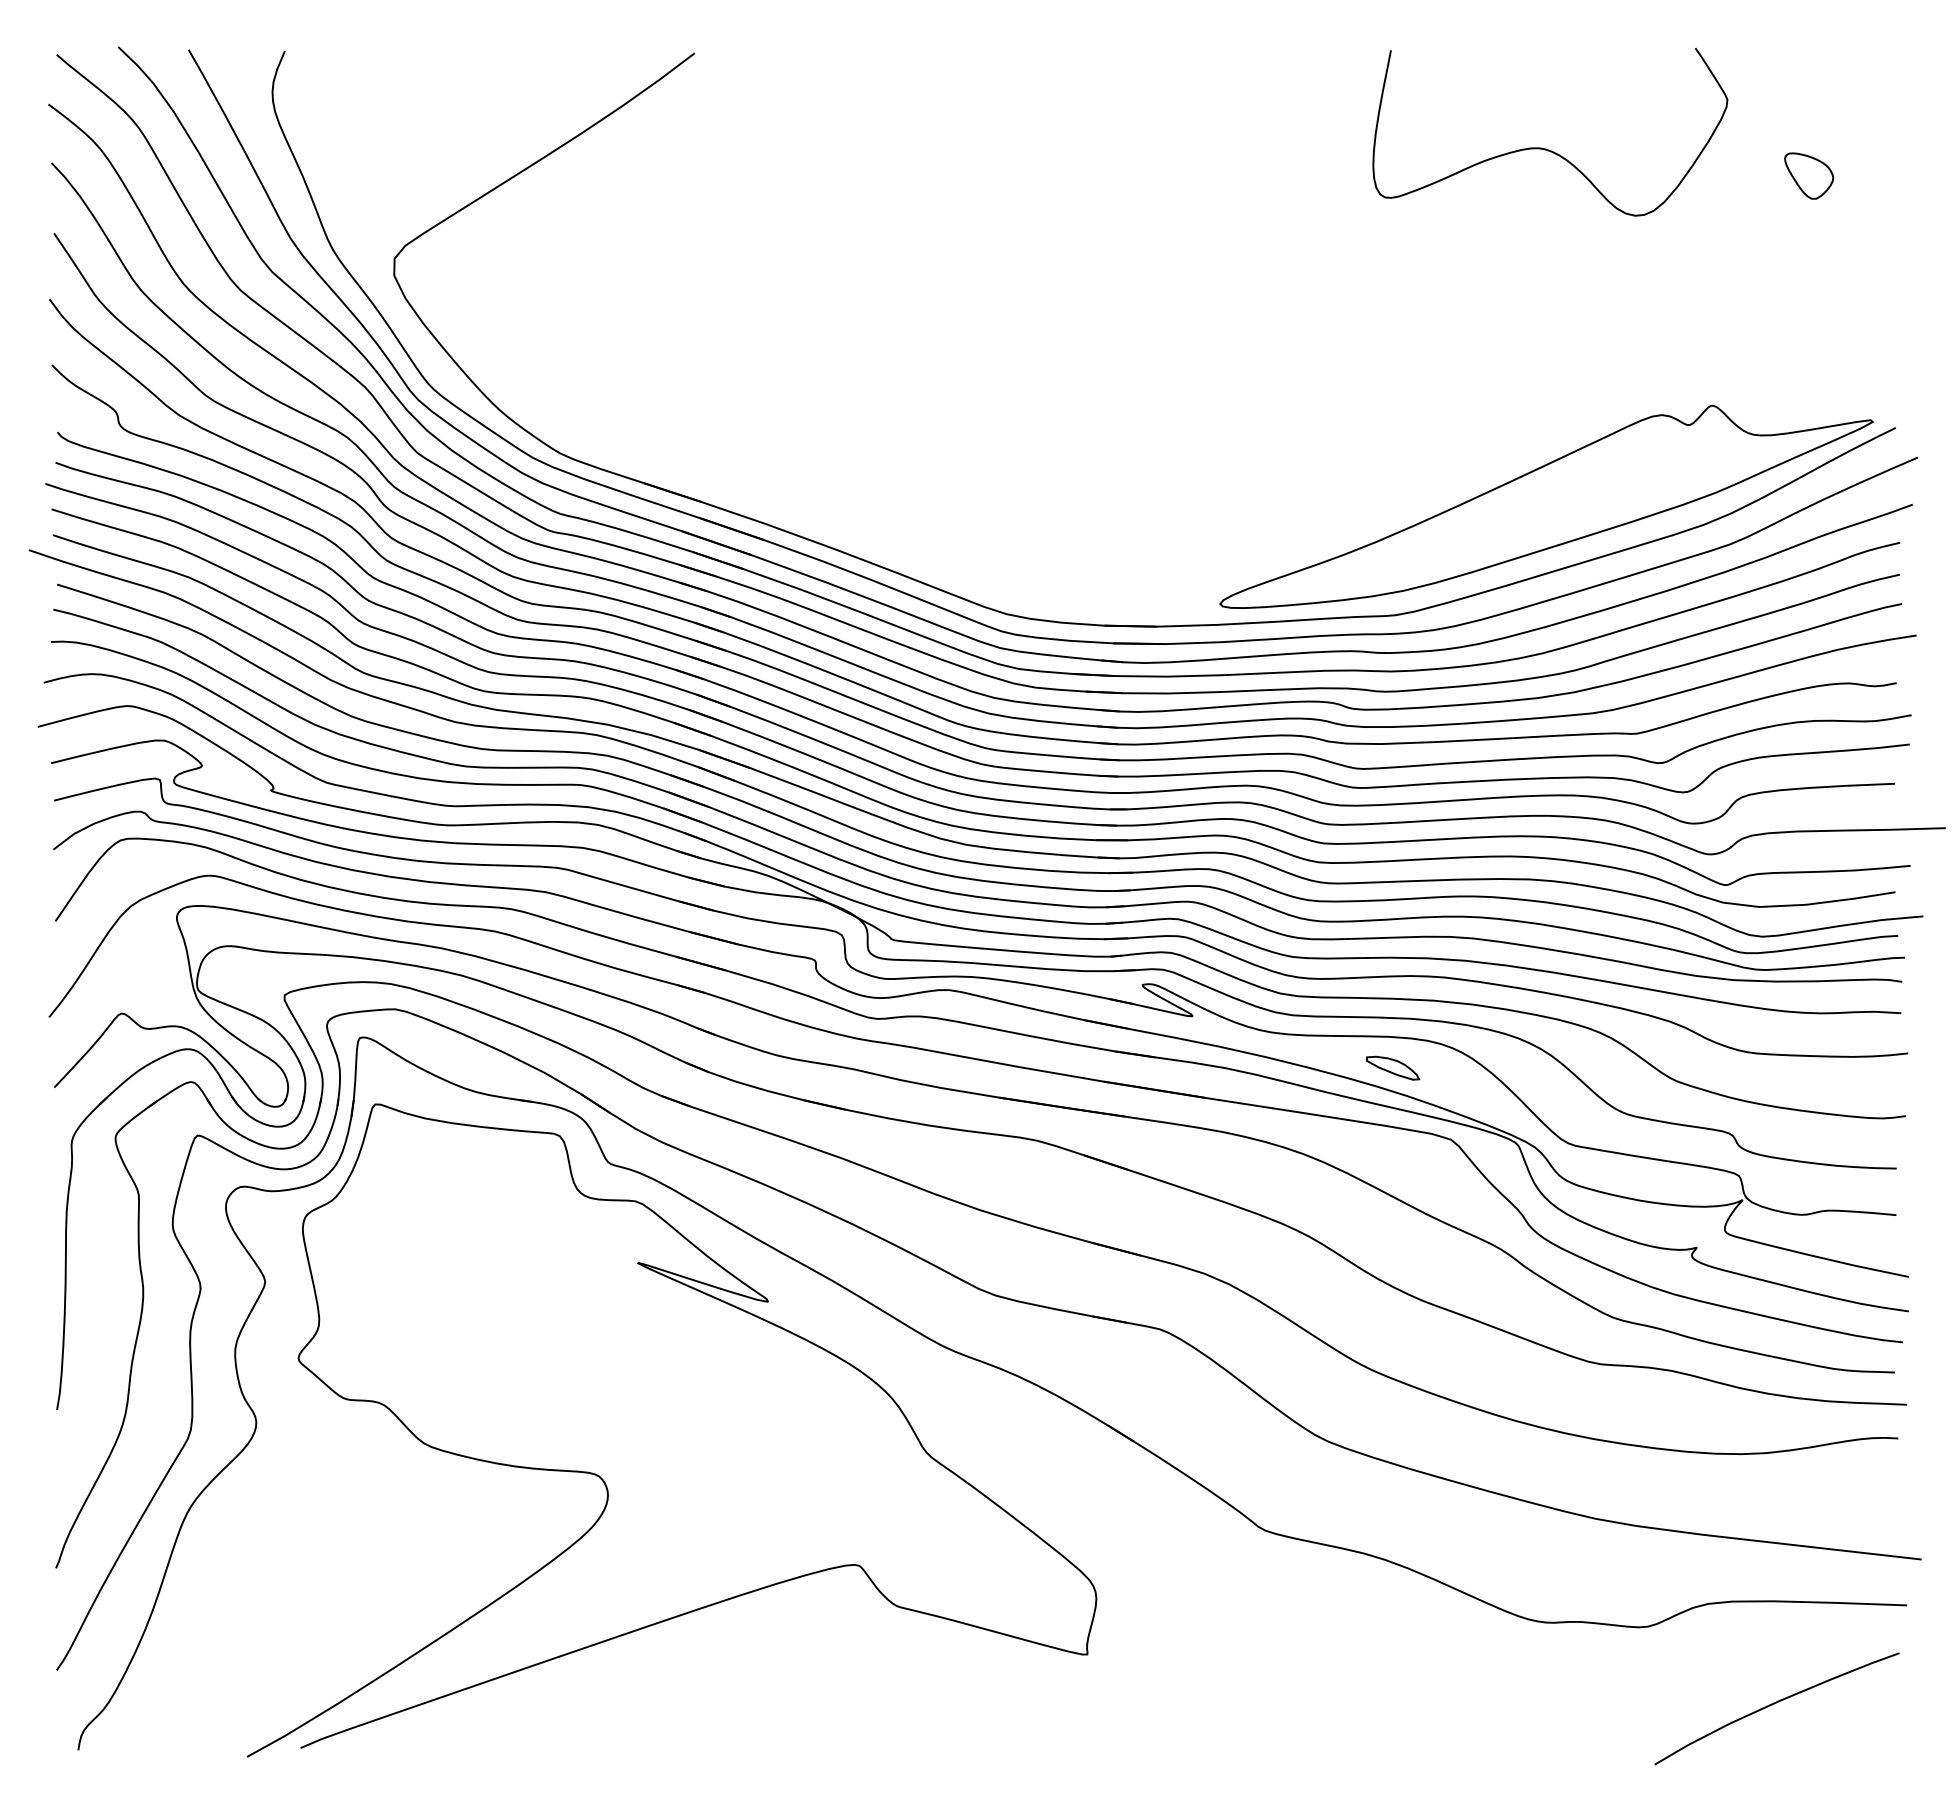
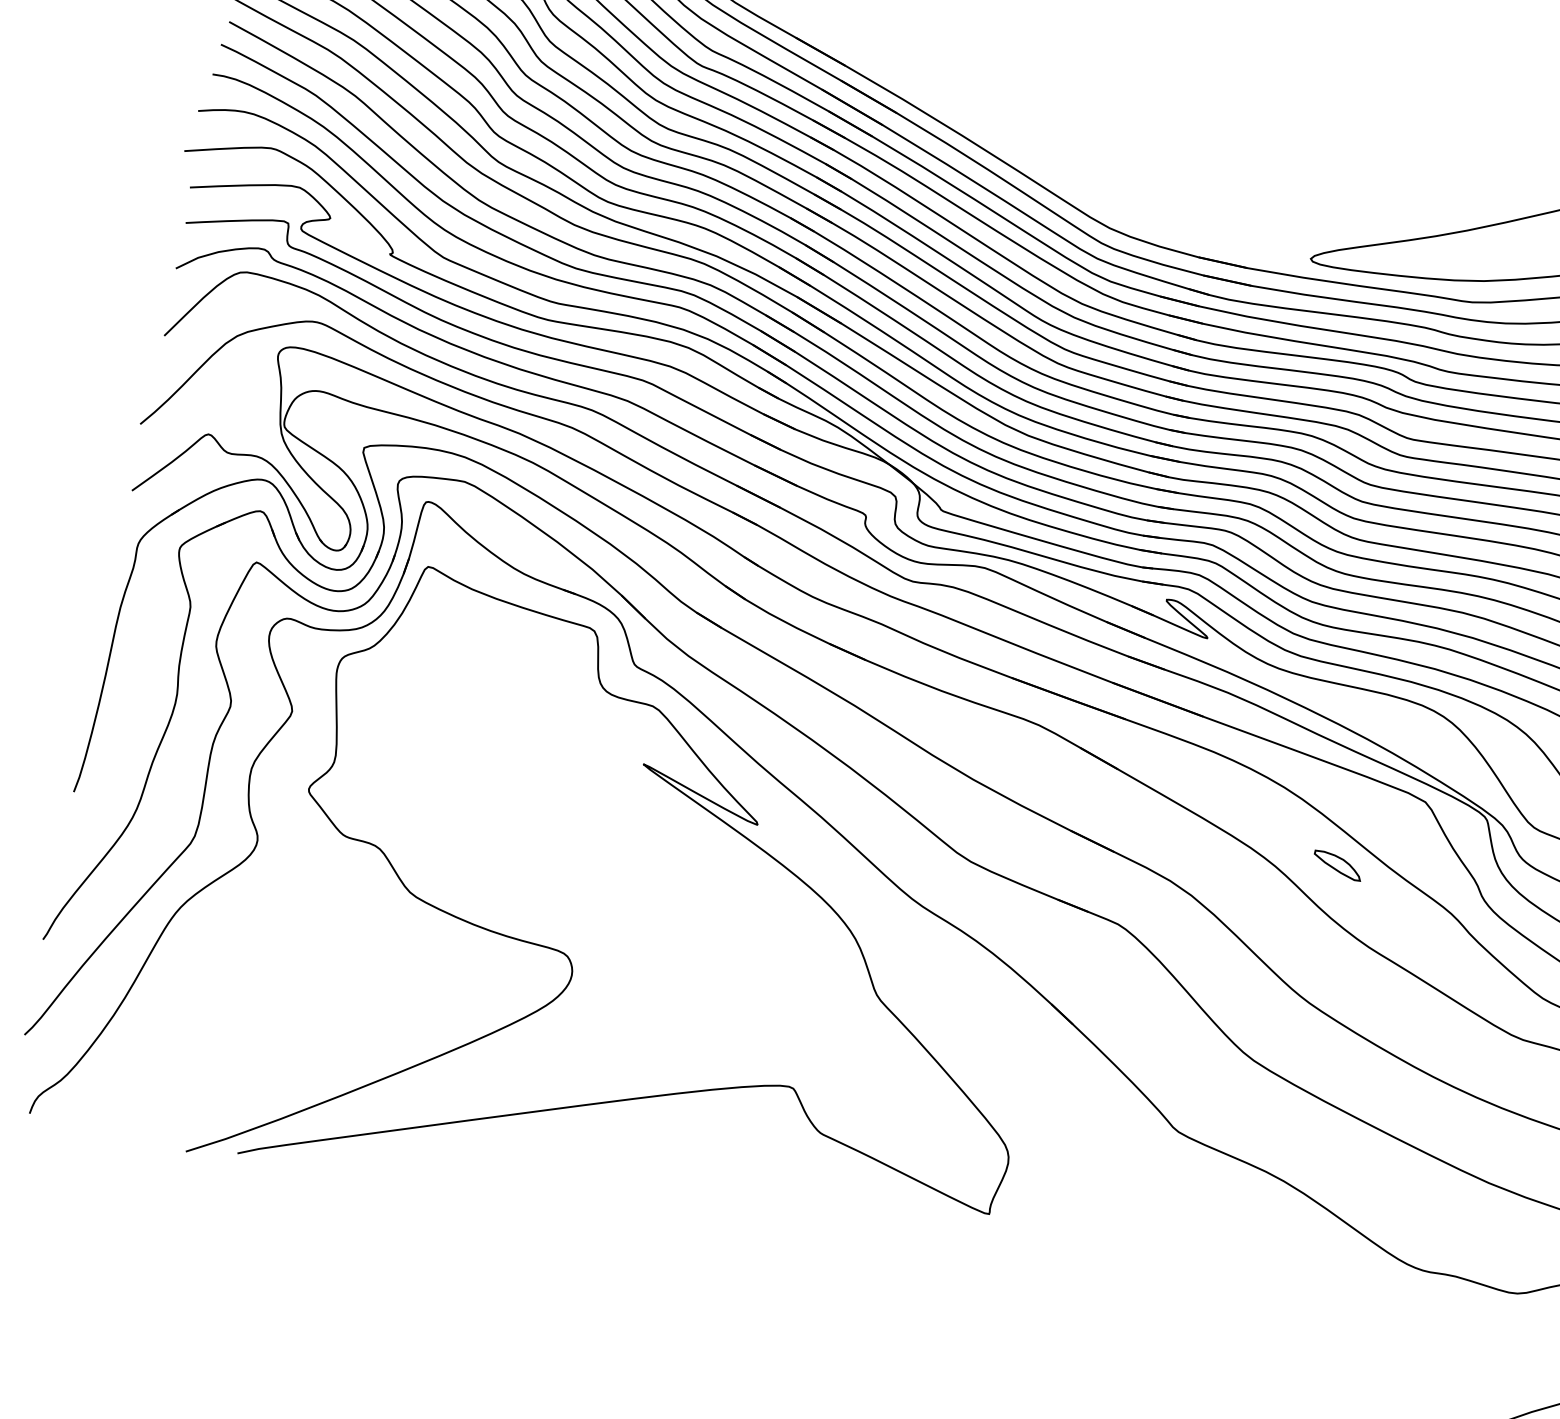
part: (1393, 1067) -> (1338, 865), moved

